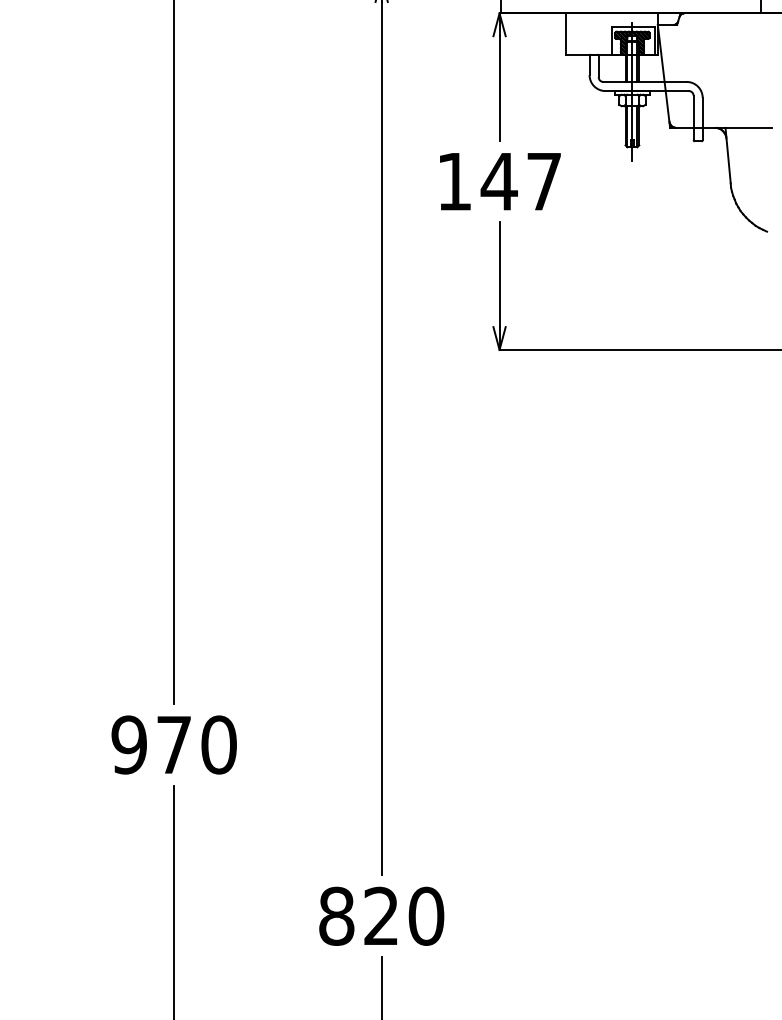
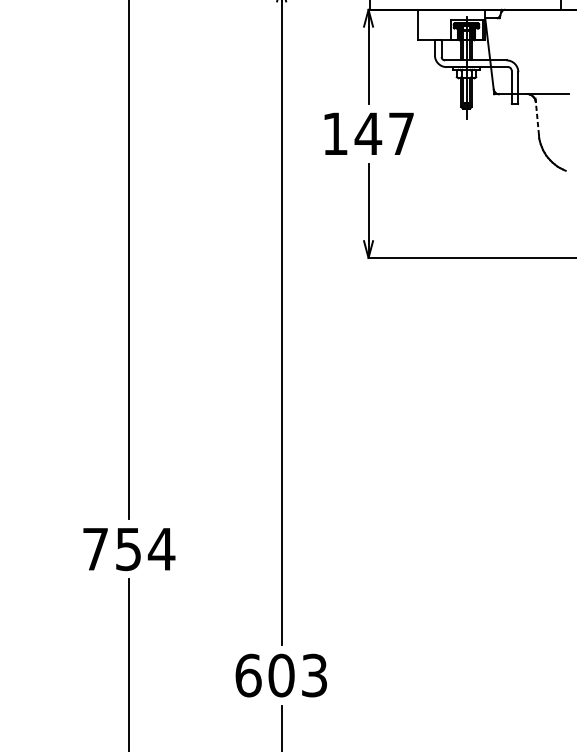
line: (728, 155) -> (537, 114), solid -> dashed
text: (174, 744) -> (128, 548), 970 -> 754
text: (381, 915) -> (281, 674), 820 -> 603

